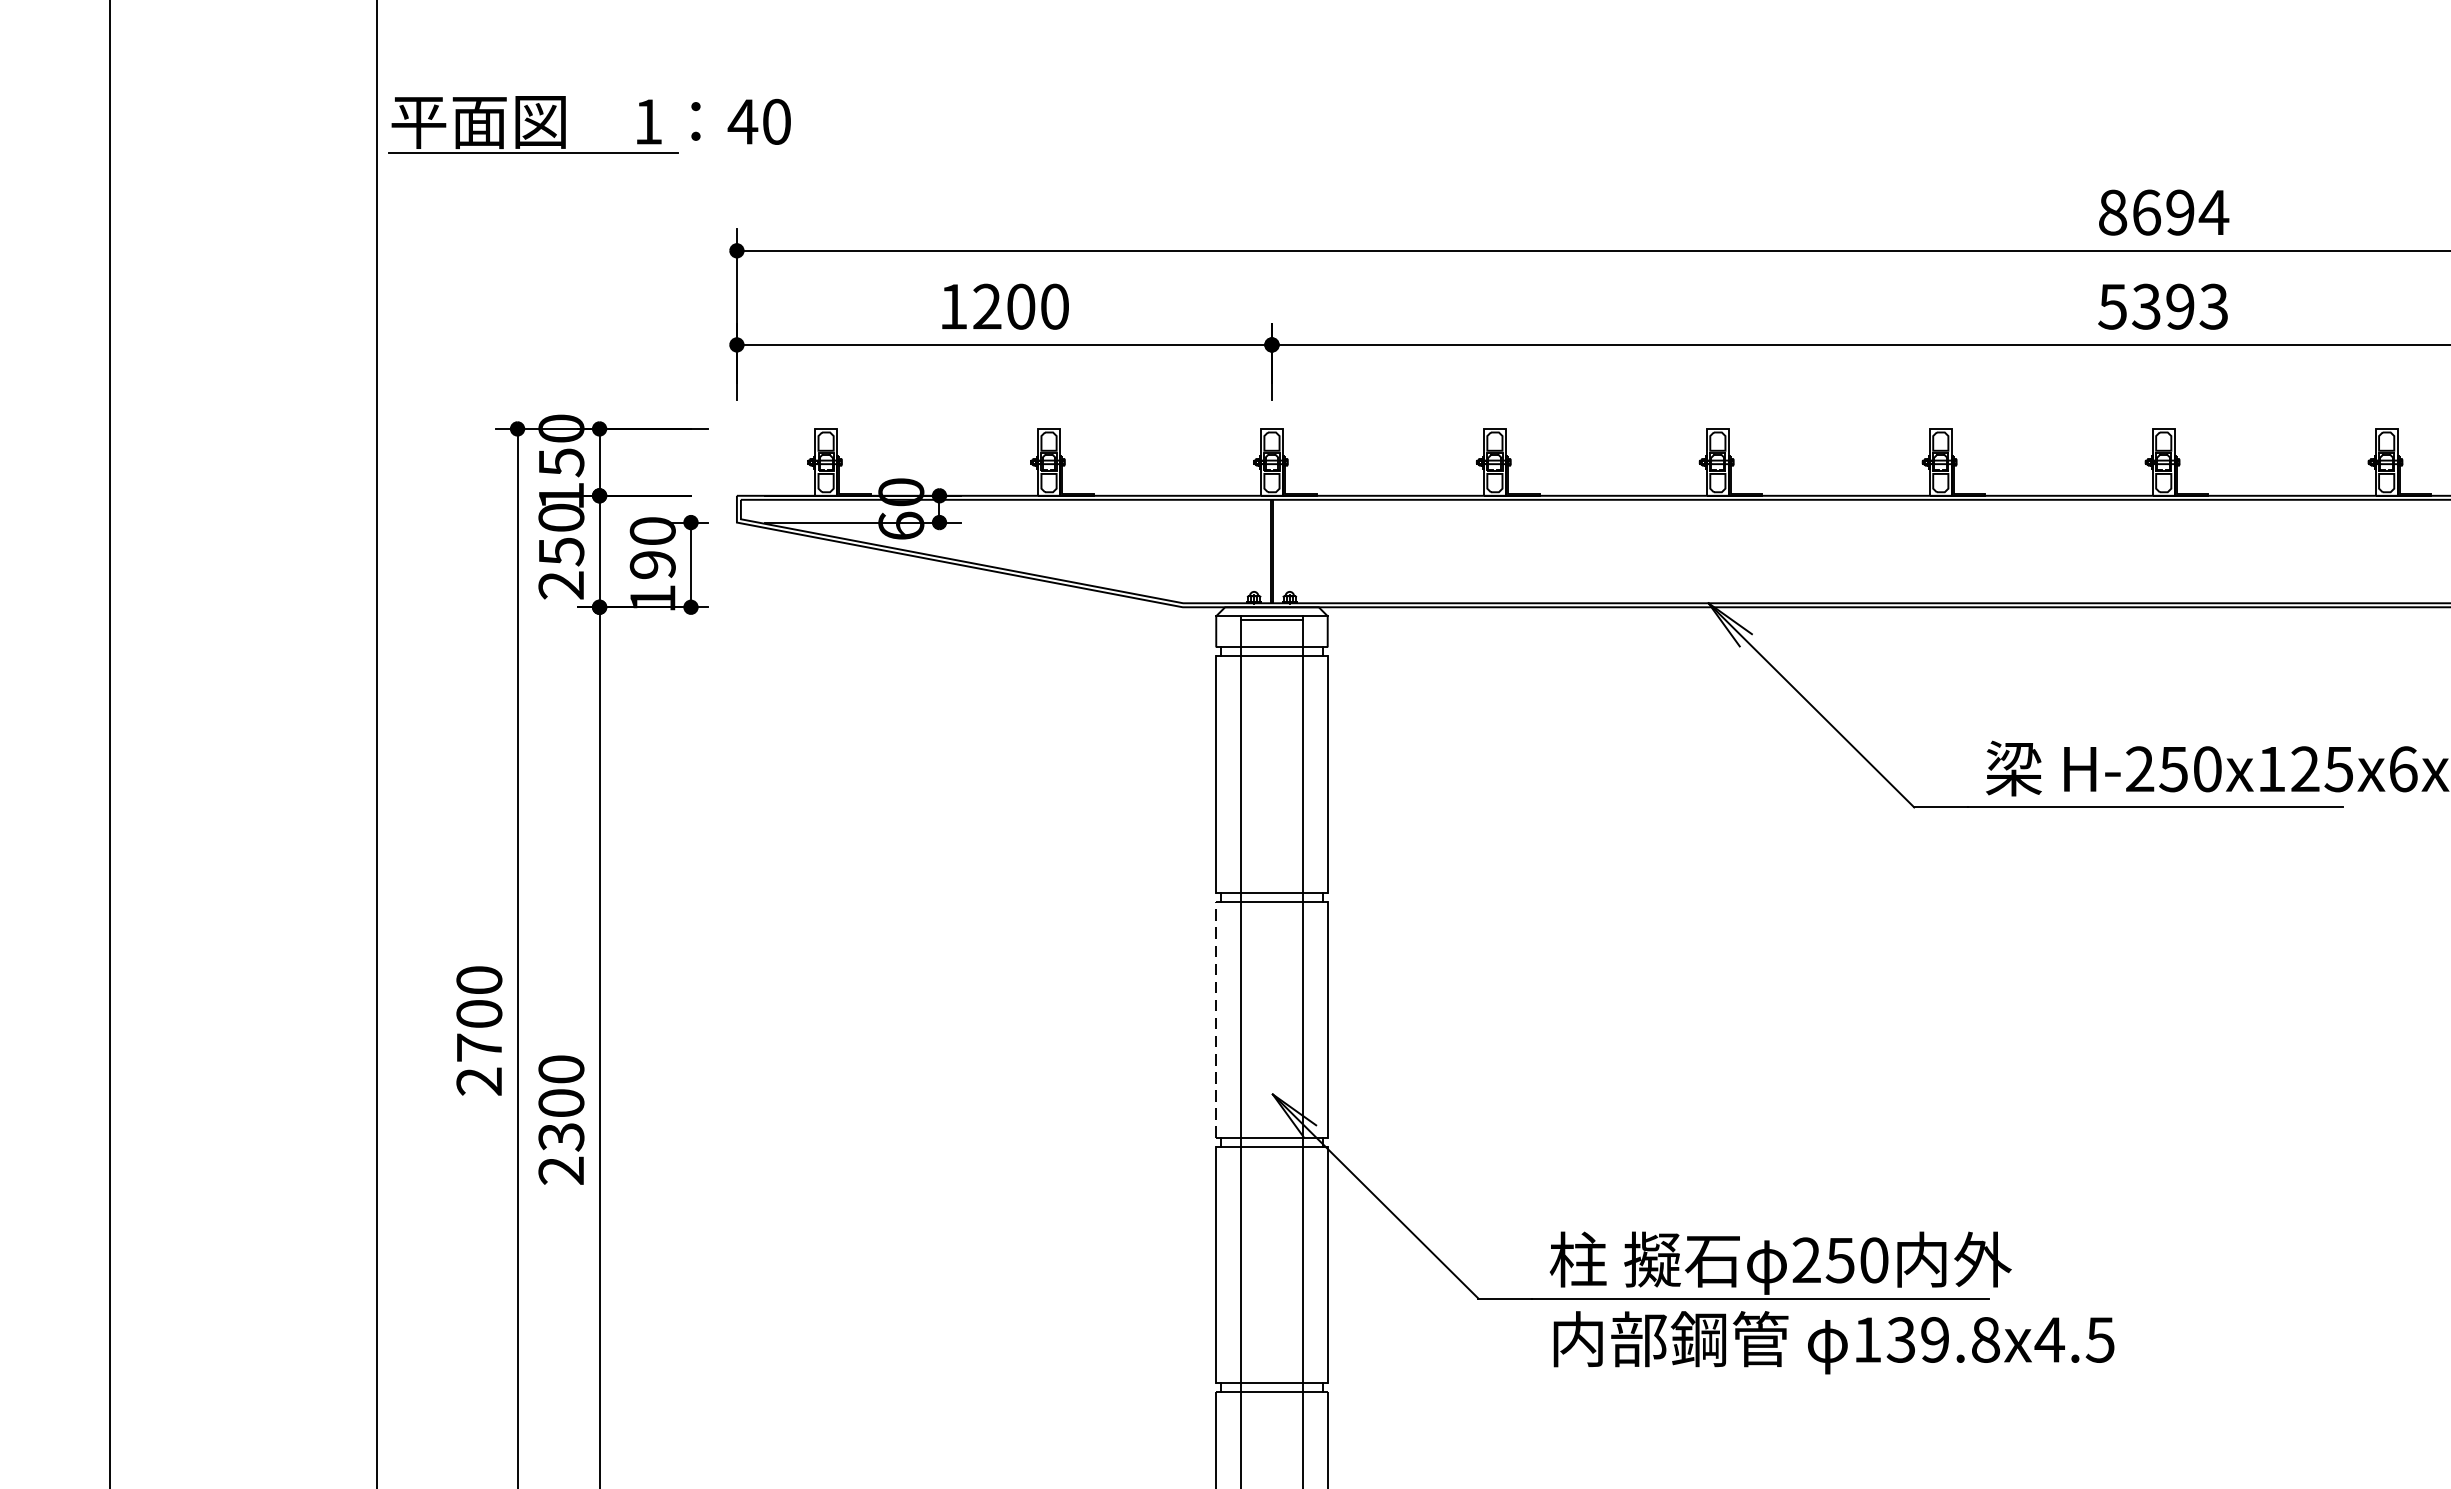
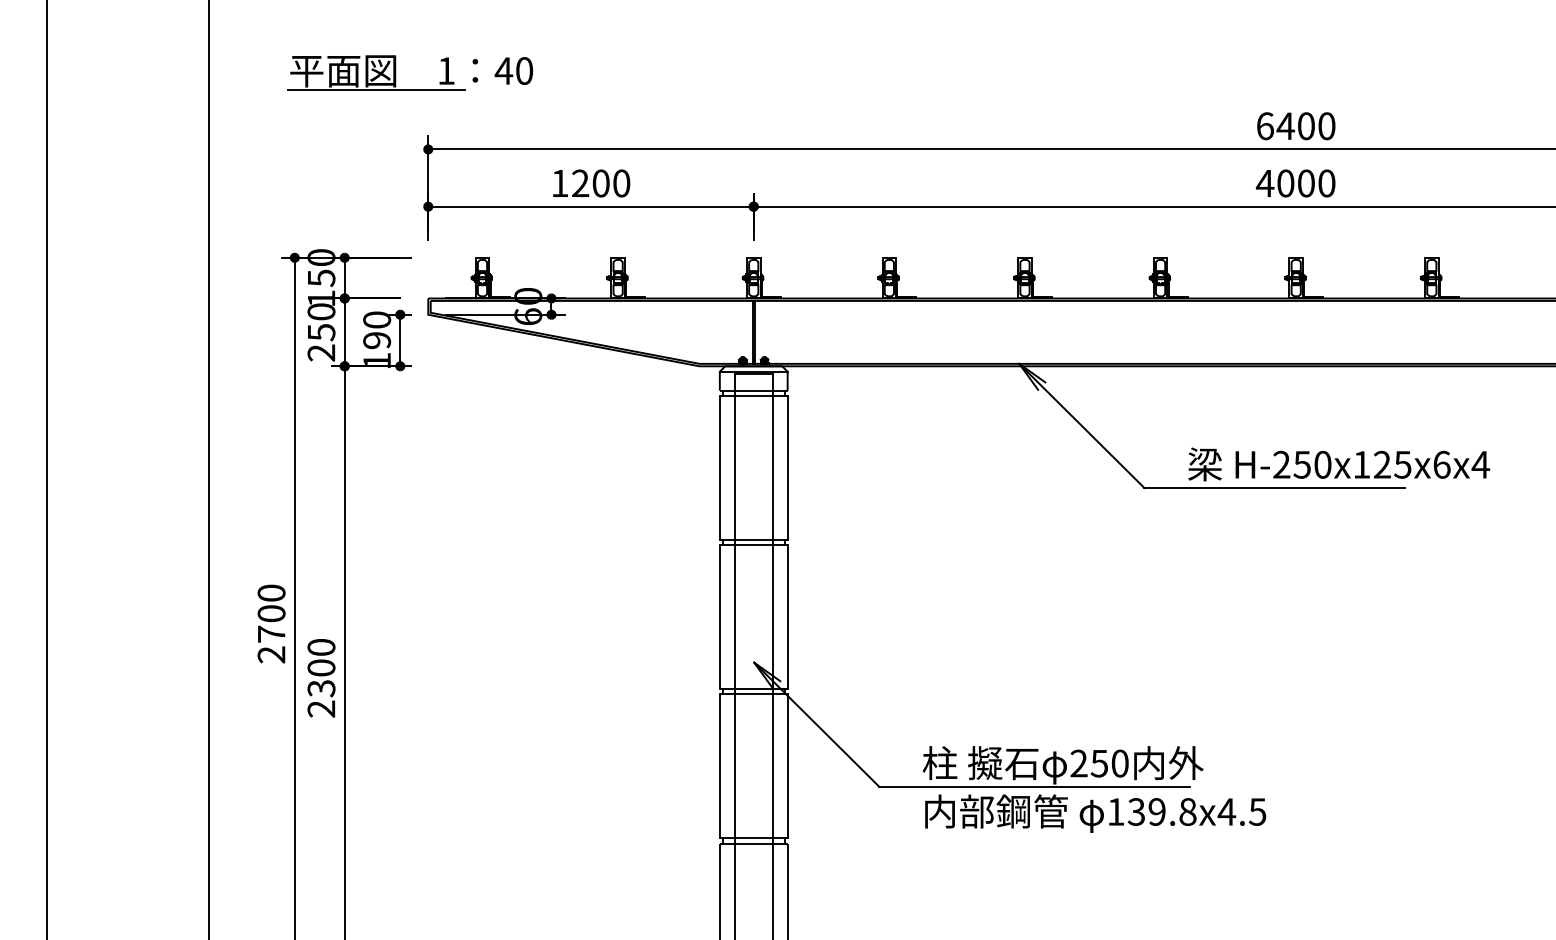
part: (566, 124) -> (396, 72), moved
text: (2164, 213) -> (1296, 126), 8694 -> 6400
text: (2162, 306) -> (1295, 183), 5393 -> 4000
line: (1215, 1020) -> (719, 617), dashed -> solid

